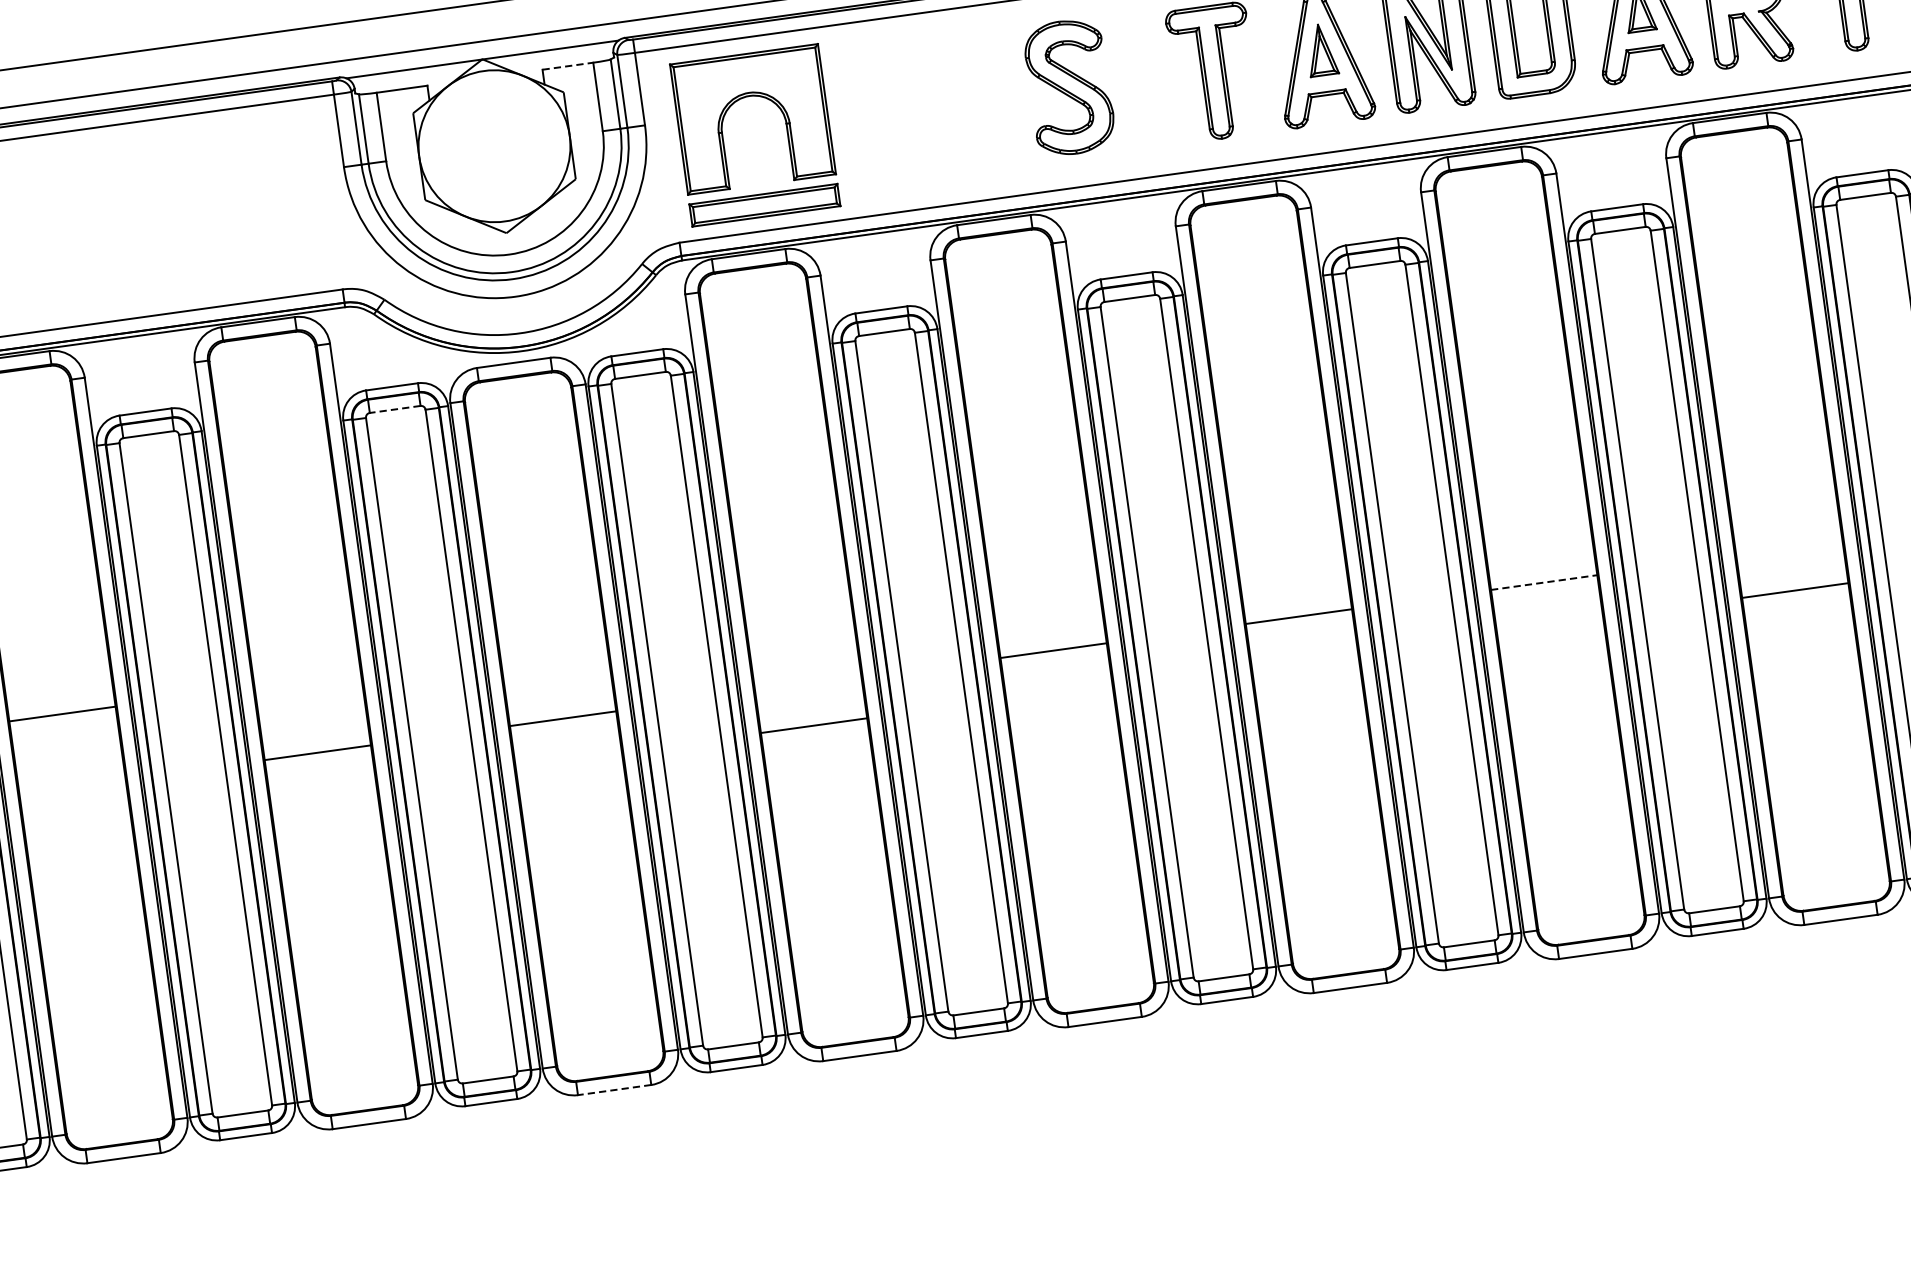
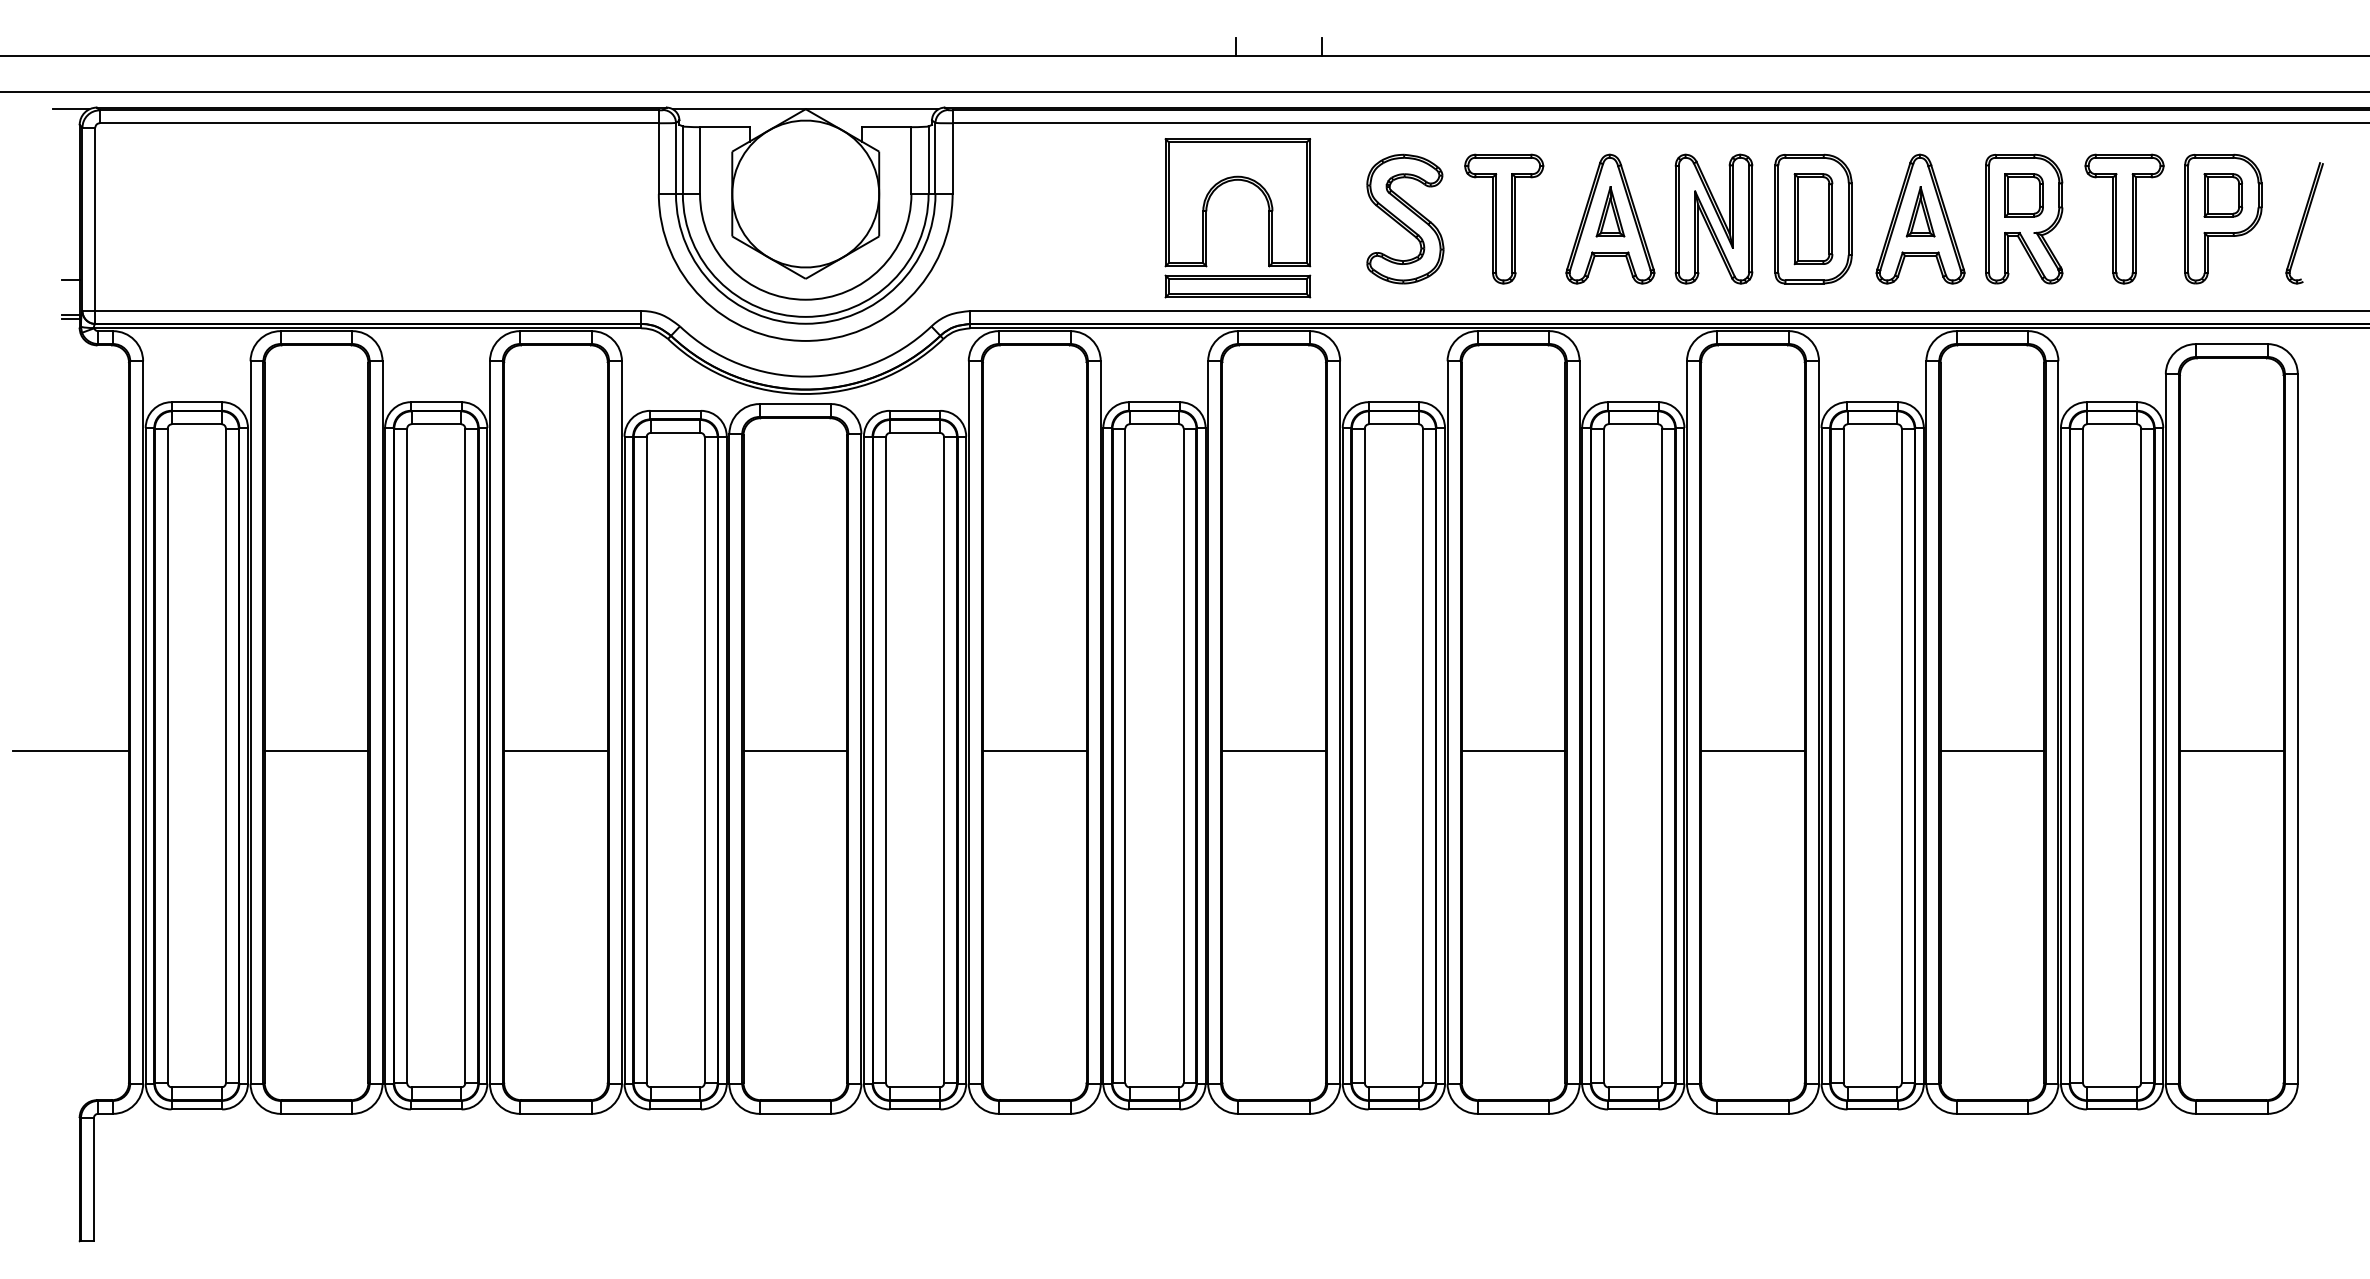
line: (567, 66) -> (886, 127), dashed -> solid
part: (1069, 86) -> (1405, 218), moved
part: (723, 132) -> (1207, 211), moved
line: (394, 409) -> (675, 432), dashed -> solid
line: (1544, 582) -> (1753, 751), dashed -> solid
line: (1795, 590) -> (1992, 751), moved
line: (62, 714) -> (316, 751), moved
line: (813, 725) -> (1034, 751), moved
line: (614, 1089) -> (795, 1113), dashed -> solid

